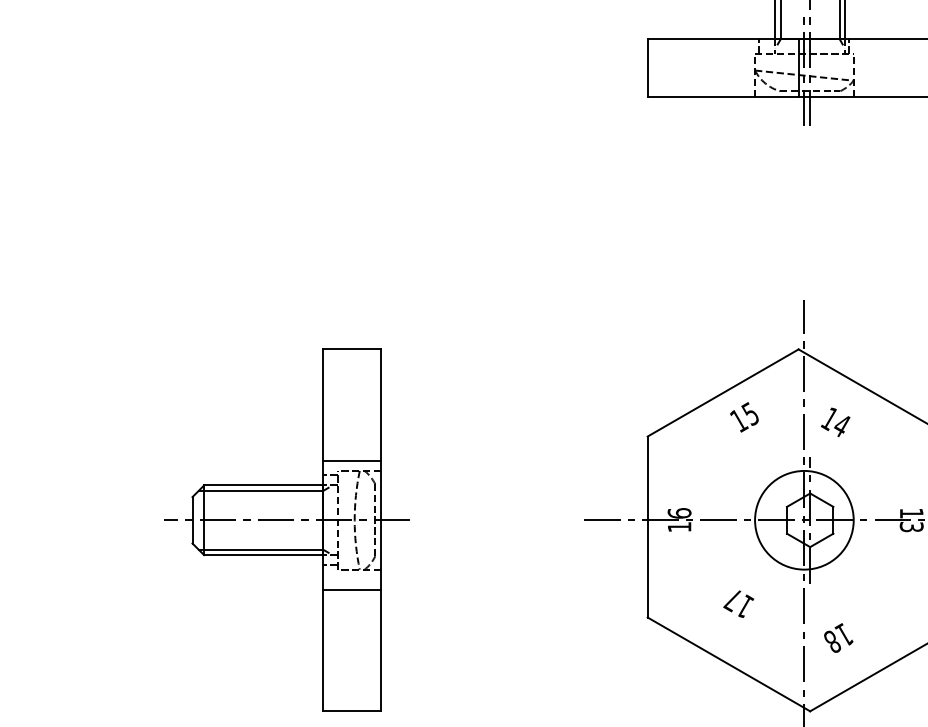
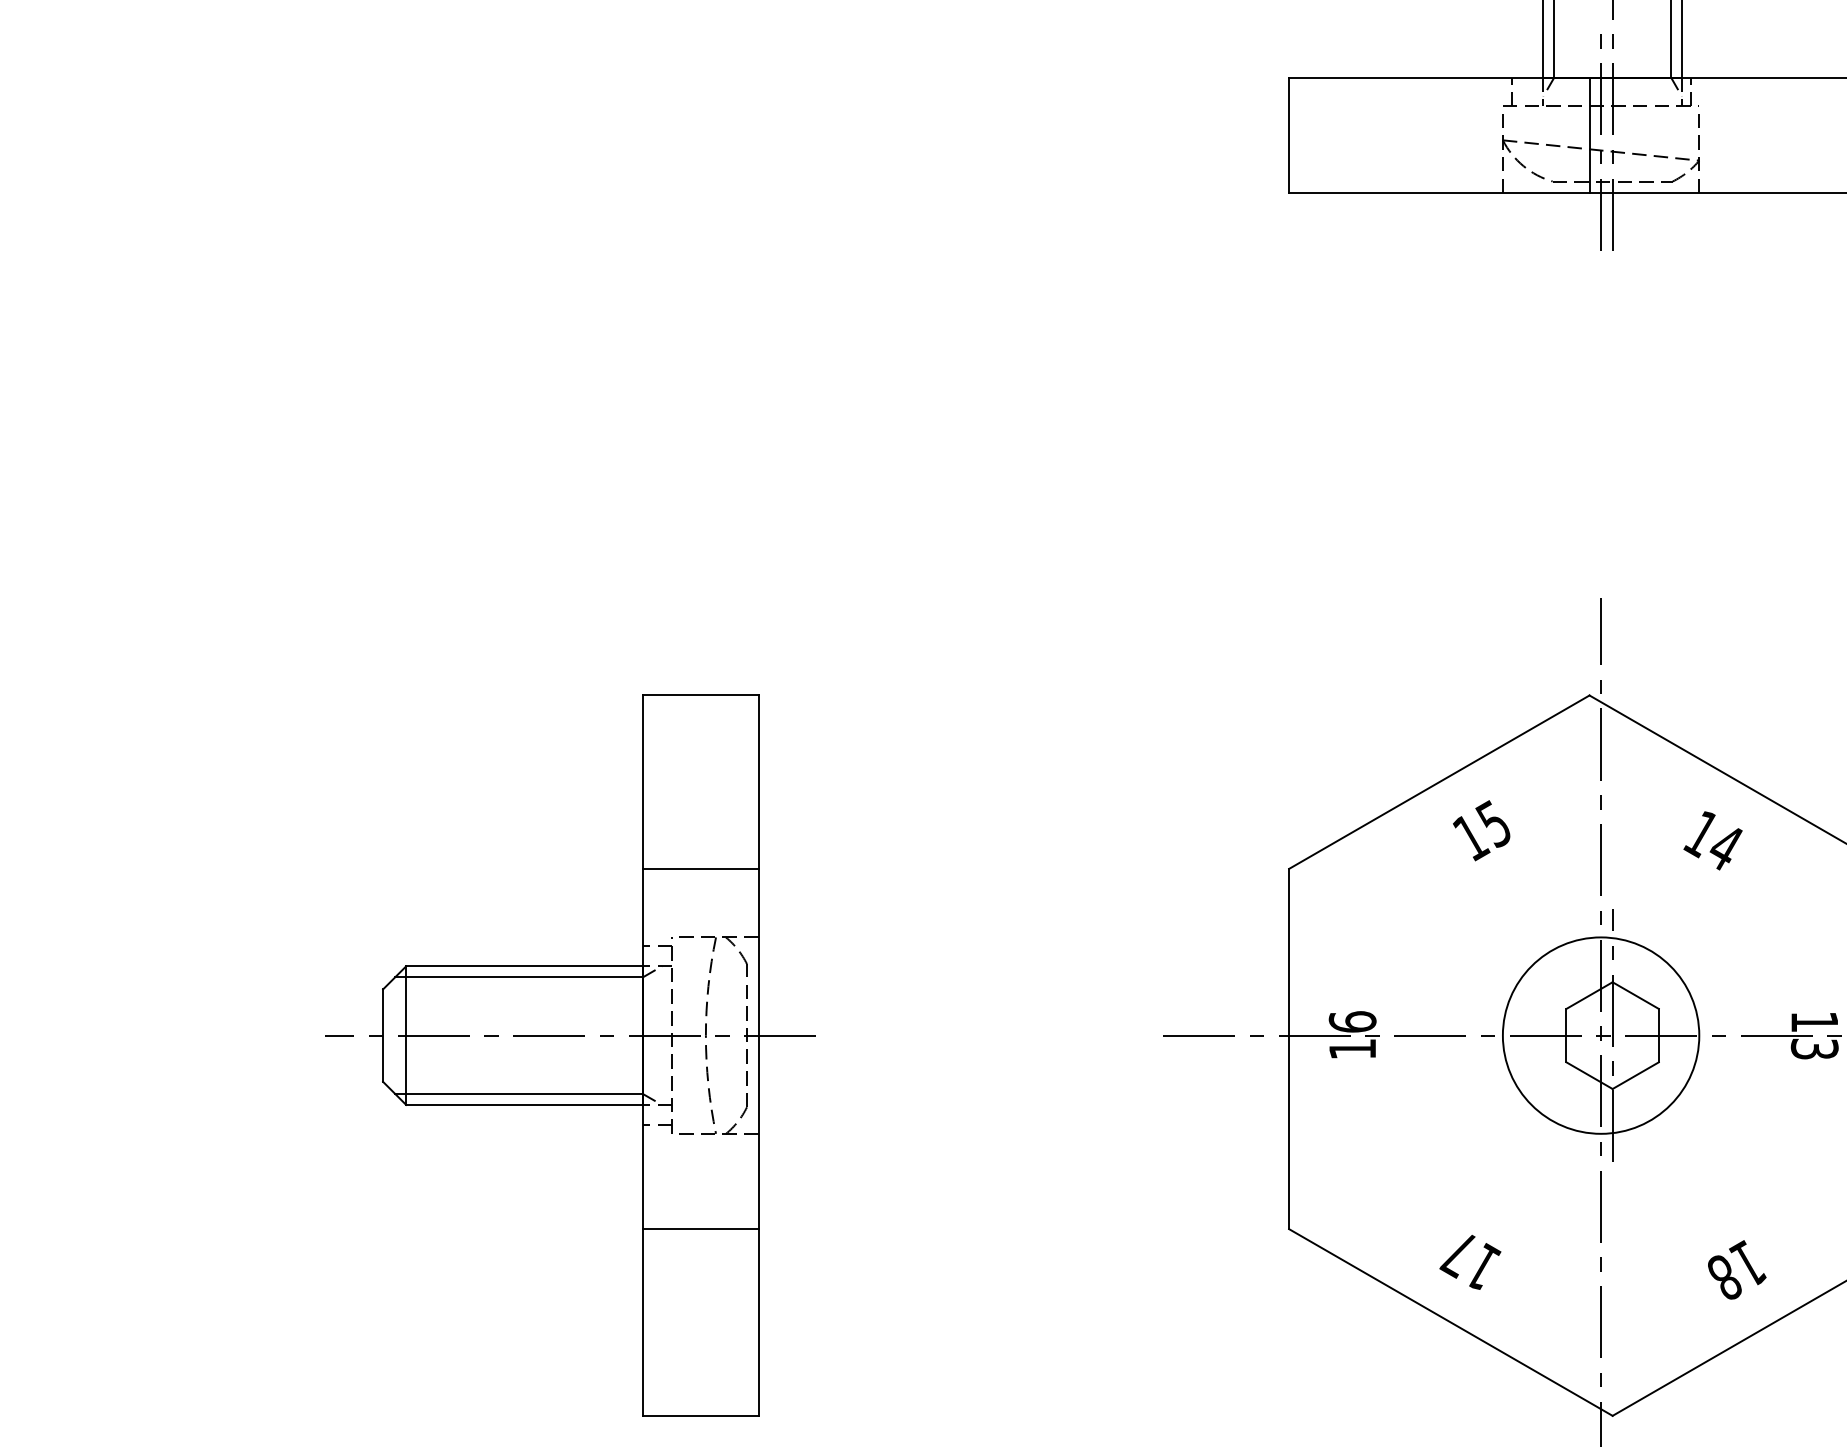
text: (835, 422) -> (1712, 840), moved
line: (352, 460) -> (701, 868), moved
line: (352, 589) -> (701, 1229), moved
text: (738, 603) -> (1469, 1260), moved
text: (838, 637) -> (1736, 1268), moved

